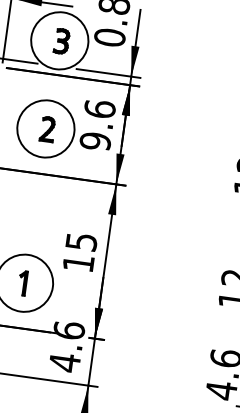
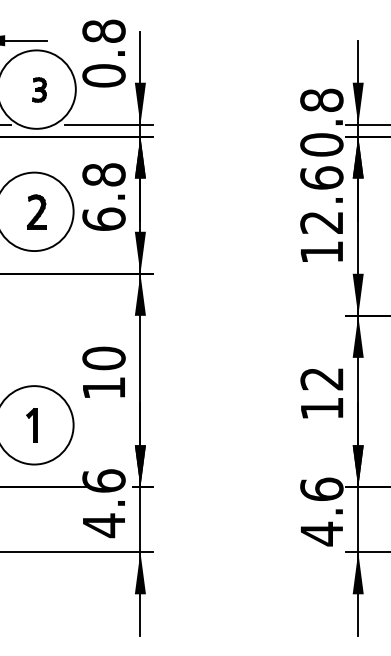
part: (61, 41) -> (39, 89), size x0.7
text: (97, 125) -> (103, 197), 9.6 -> 6.8
text: (81, 241) -> (103, 358), 15 -> 10

